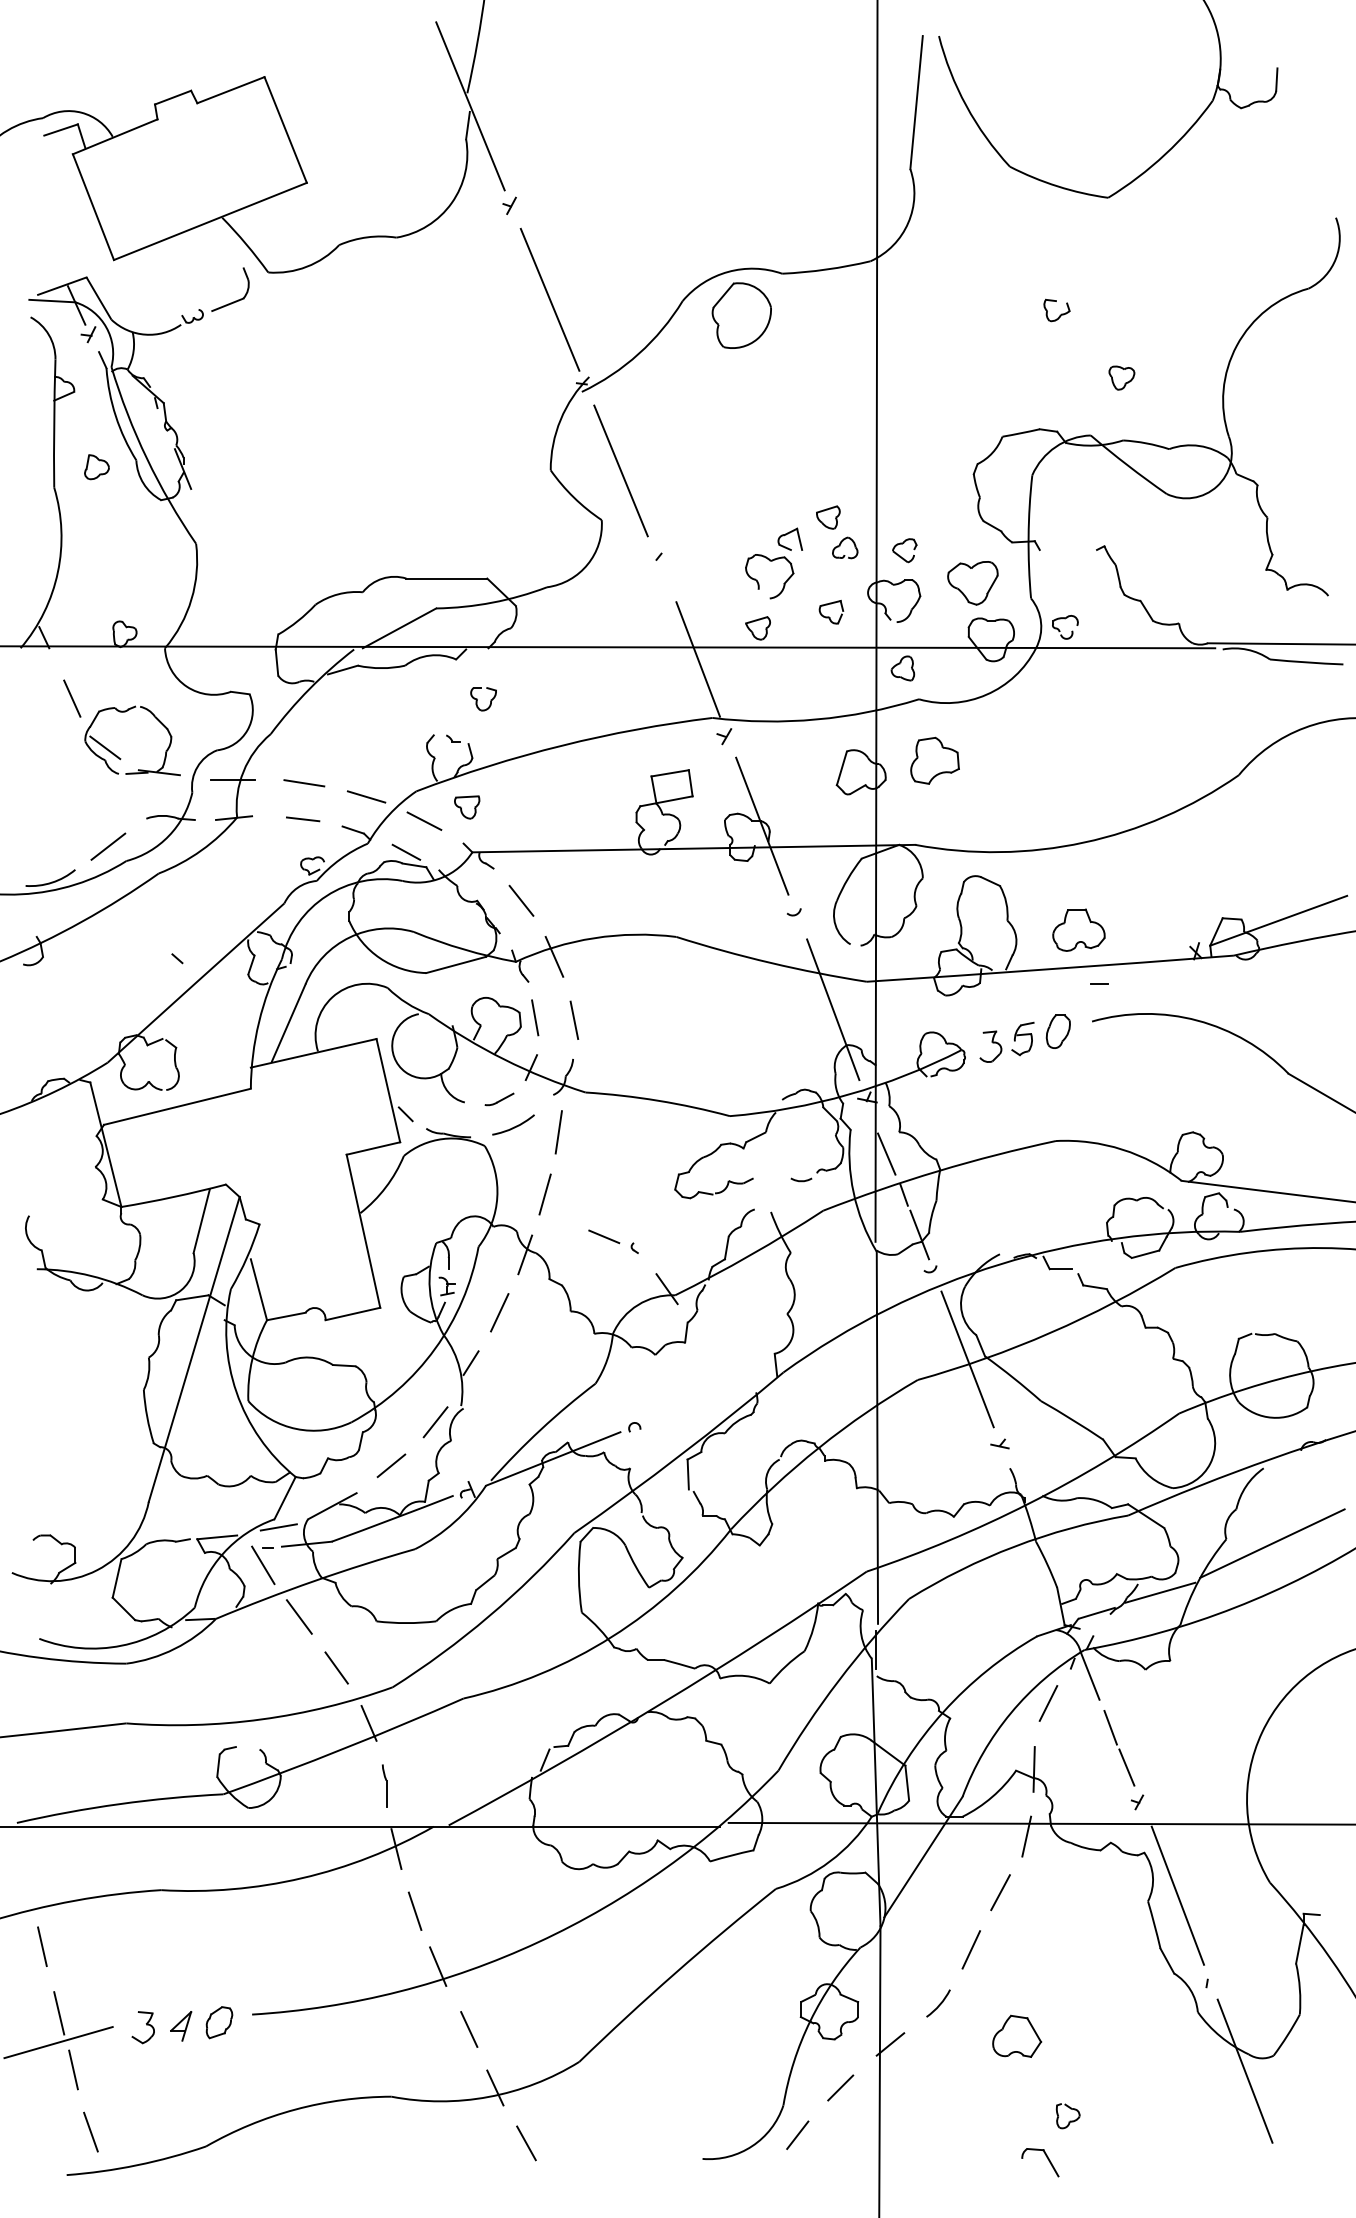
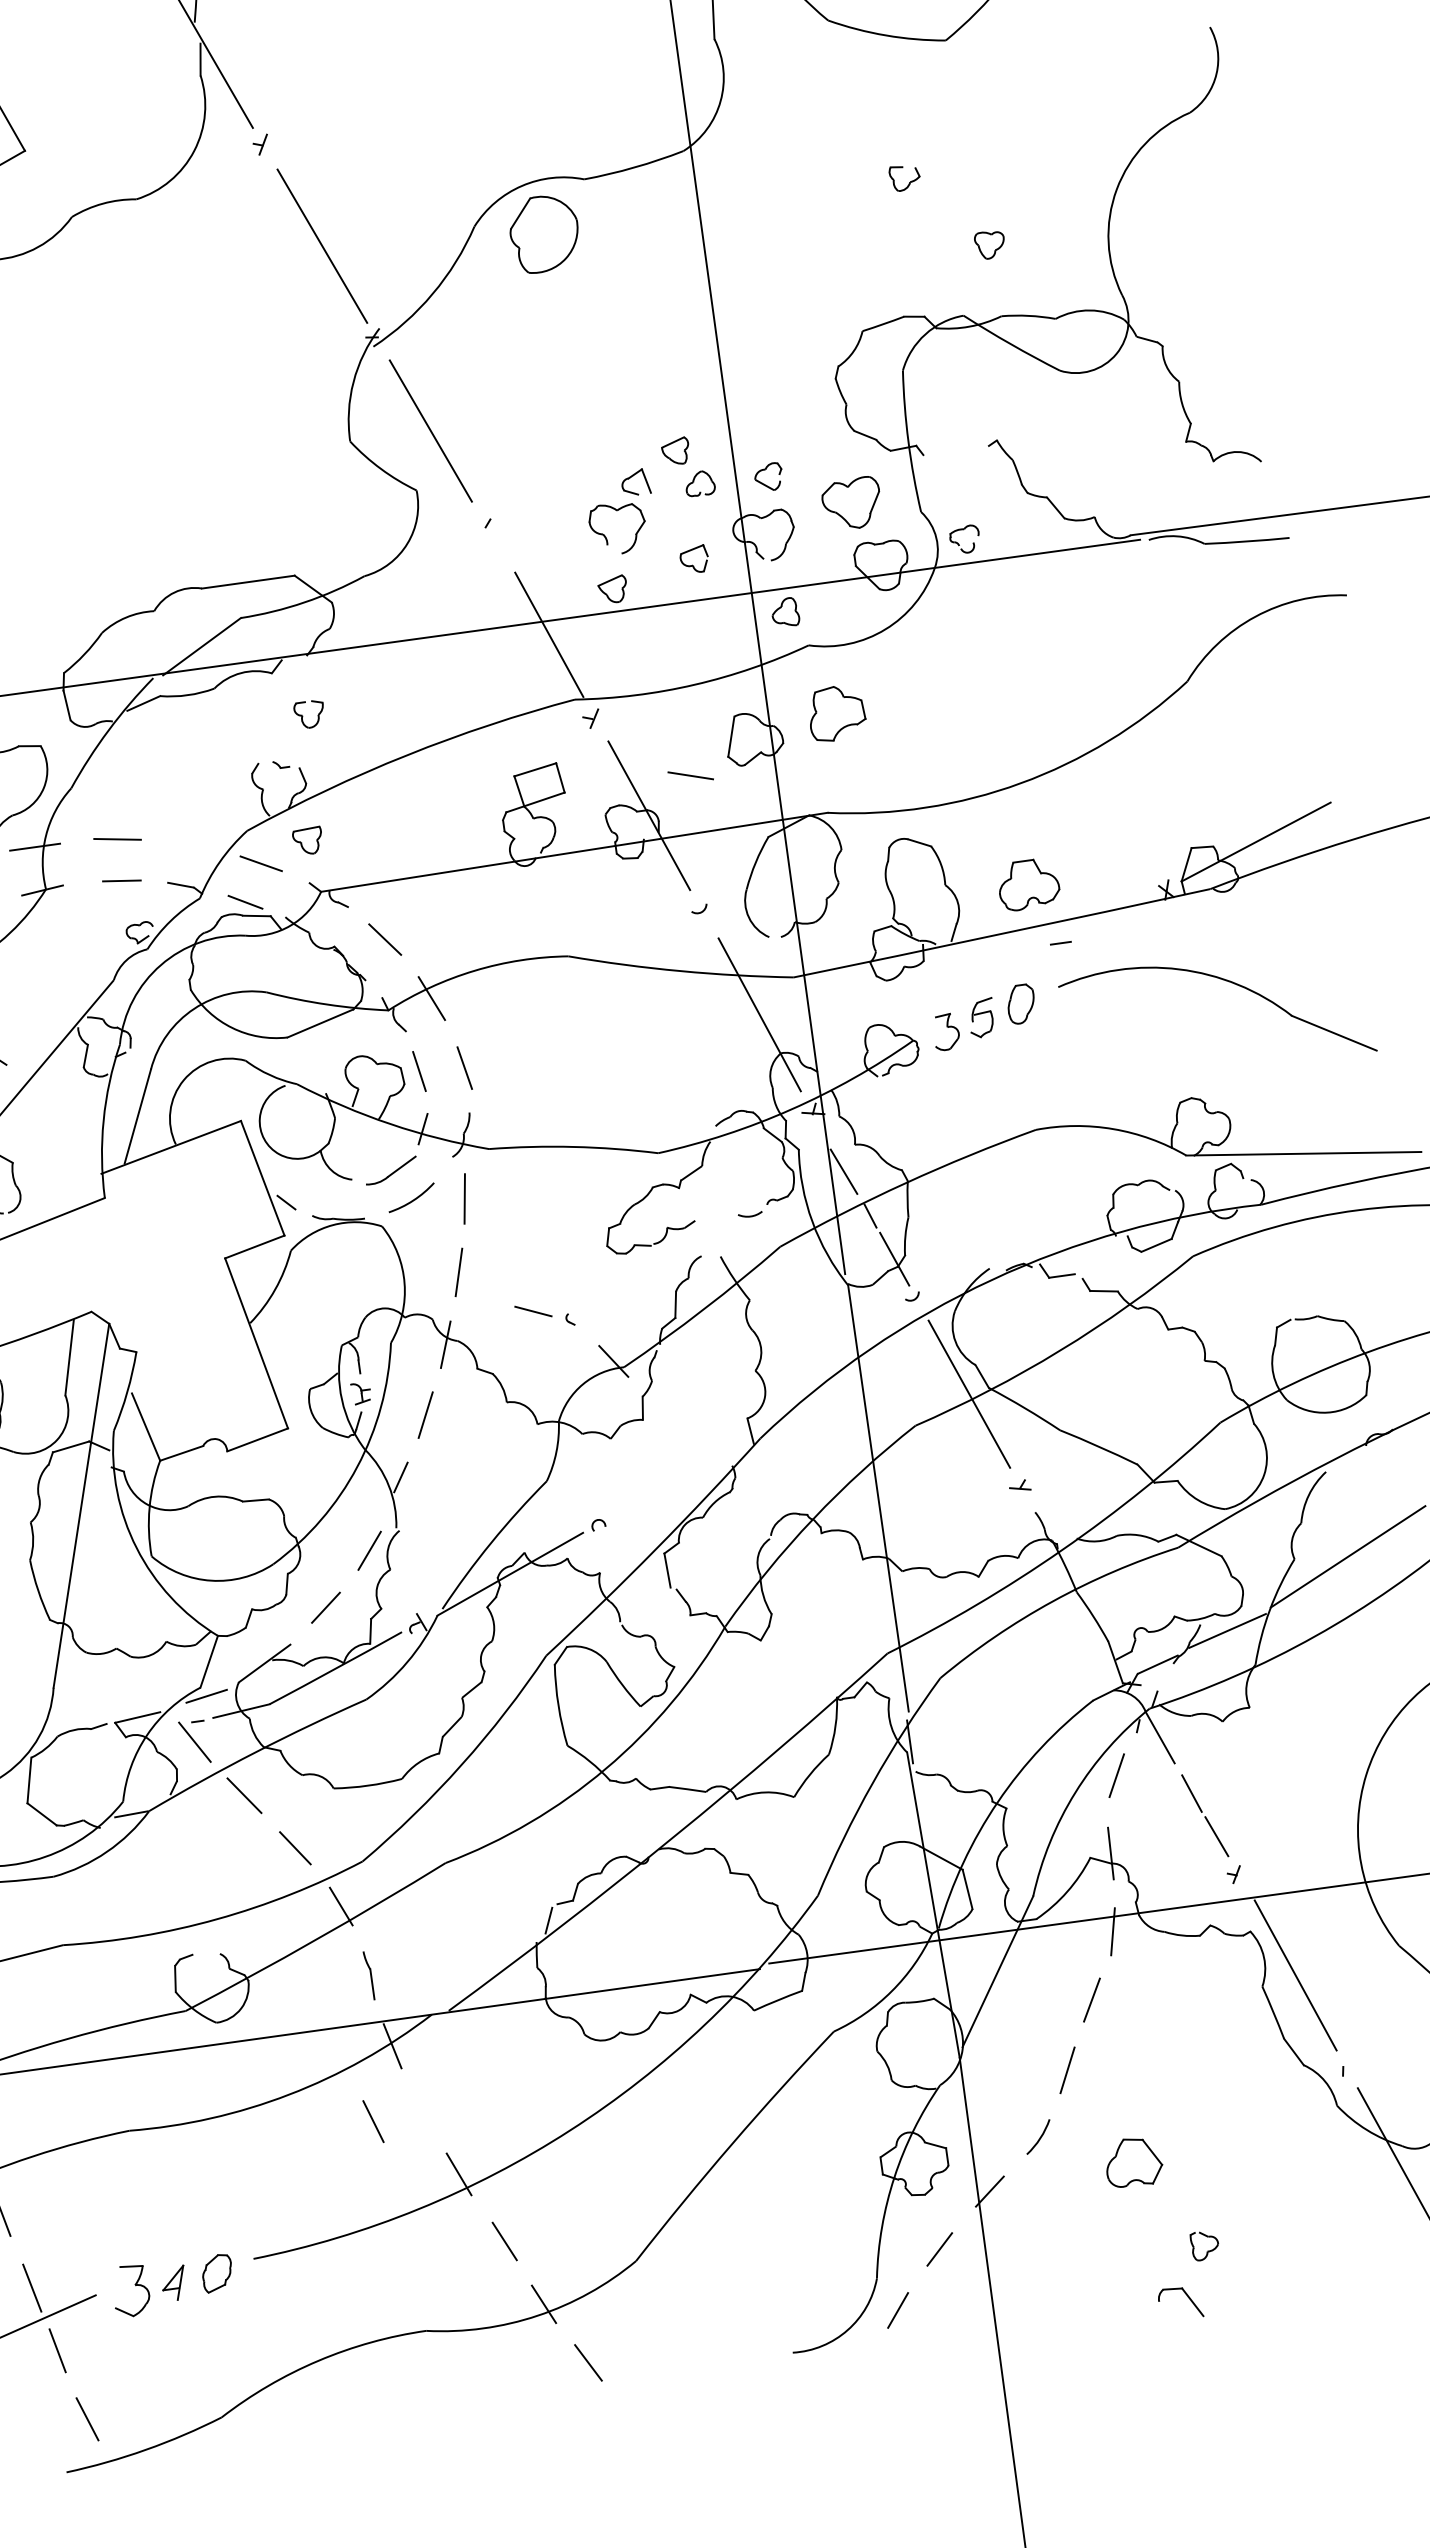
line: (366, 796) -> (690, 775), moved
part: (499, 1099) -> (391, 1170), size x1.6
line: (414, 1910) -> (372, 2120), moved
part: (142, 2027) -> (129, 2291), size x1.4

